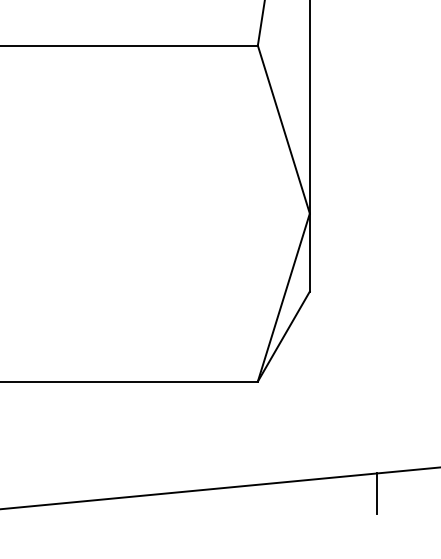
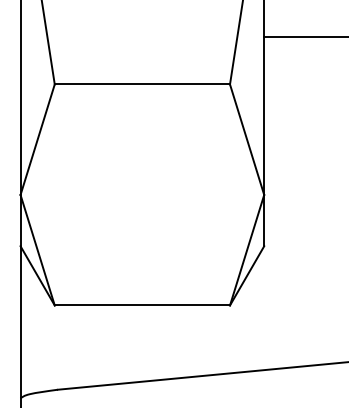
line: (377, 492) -> (308, 378), removed

